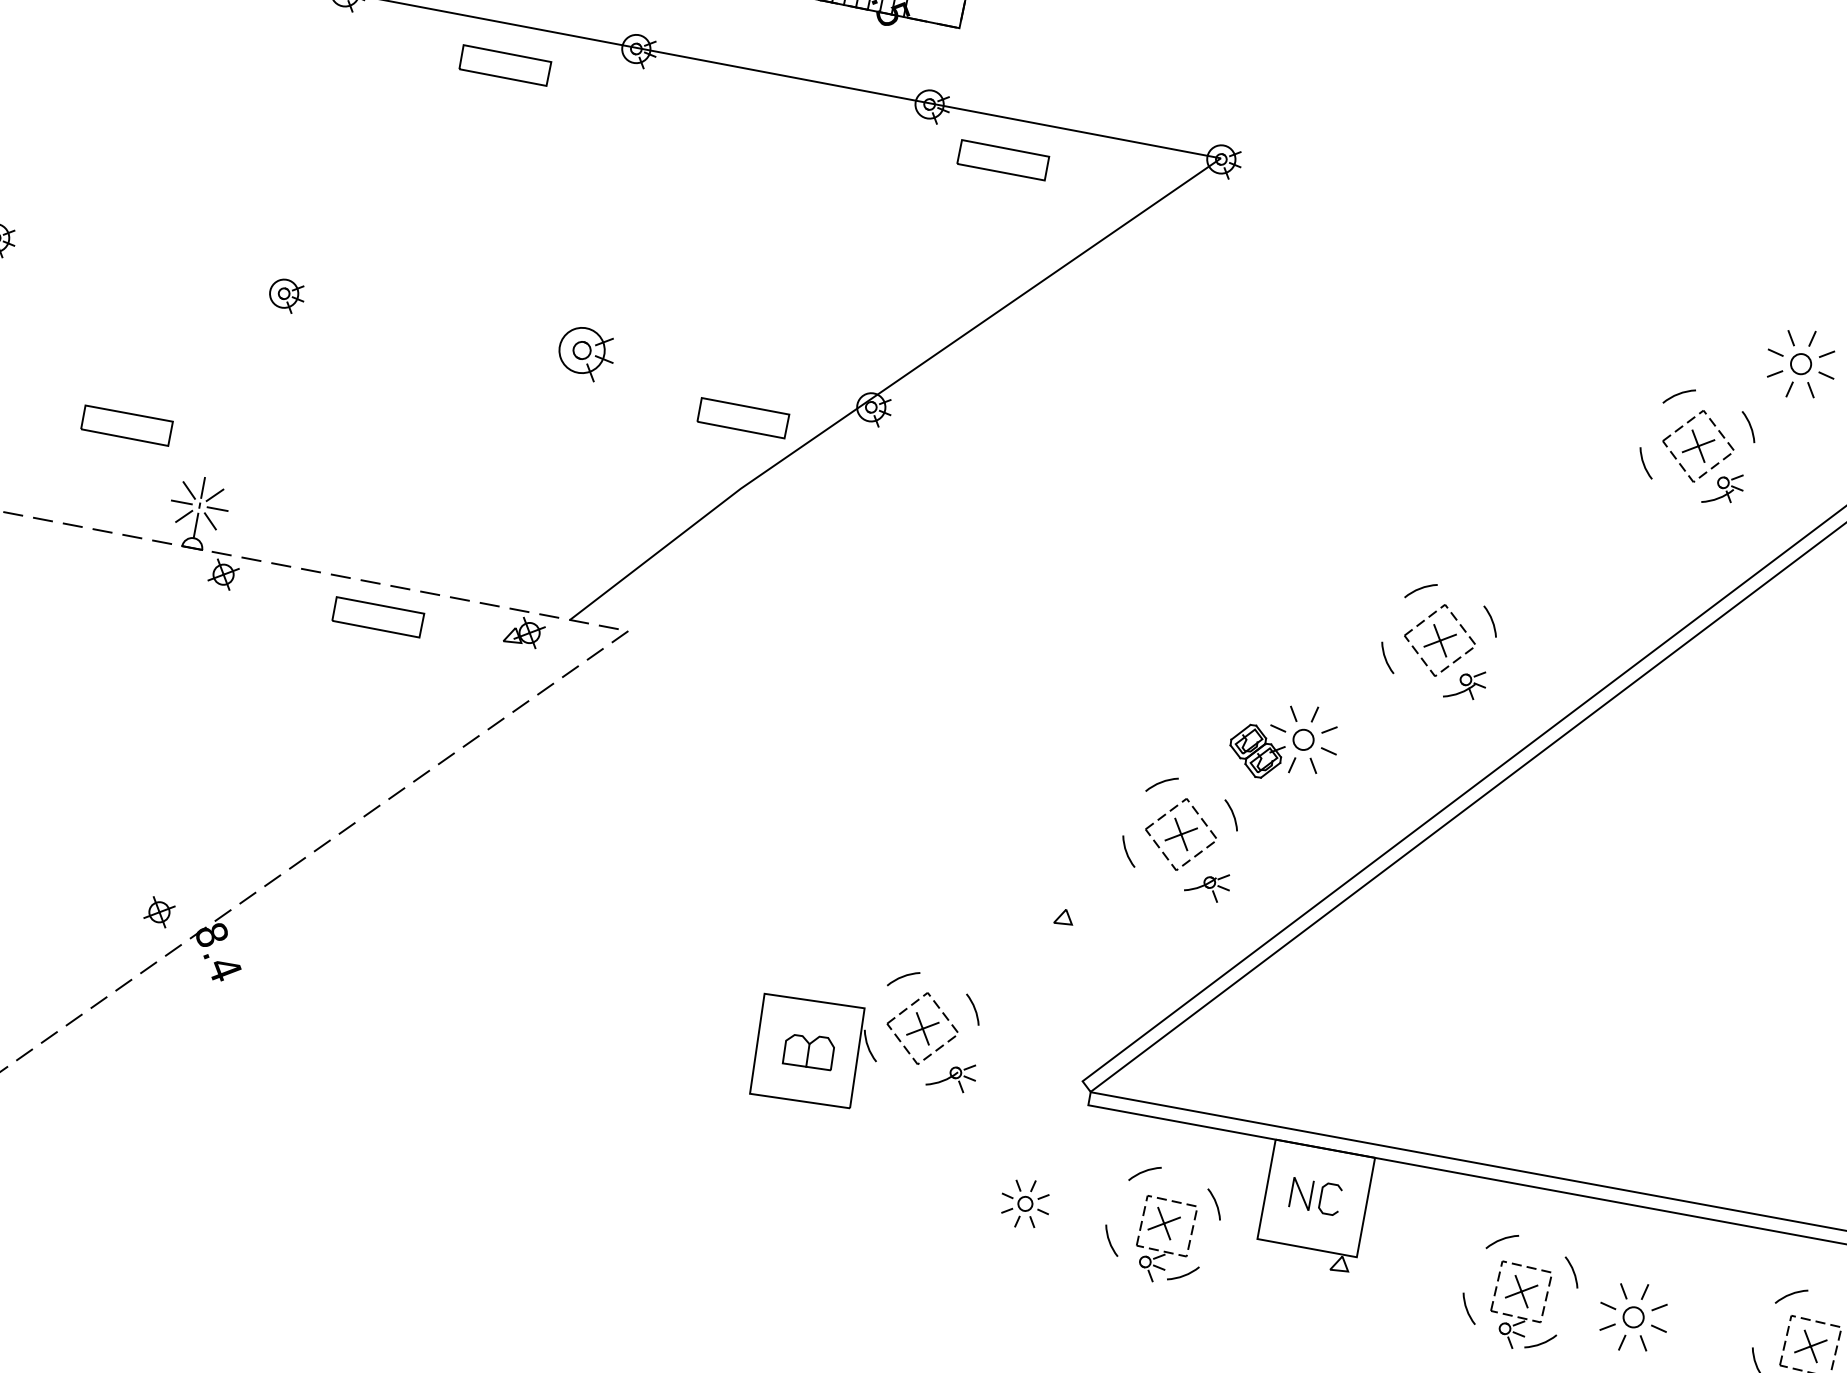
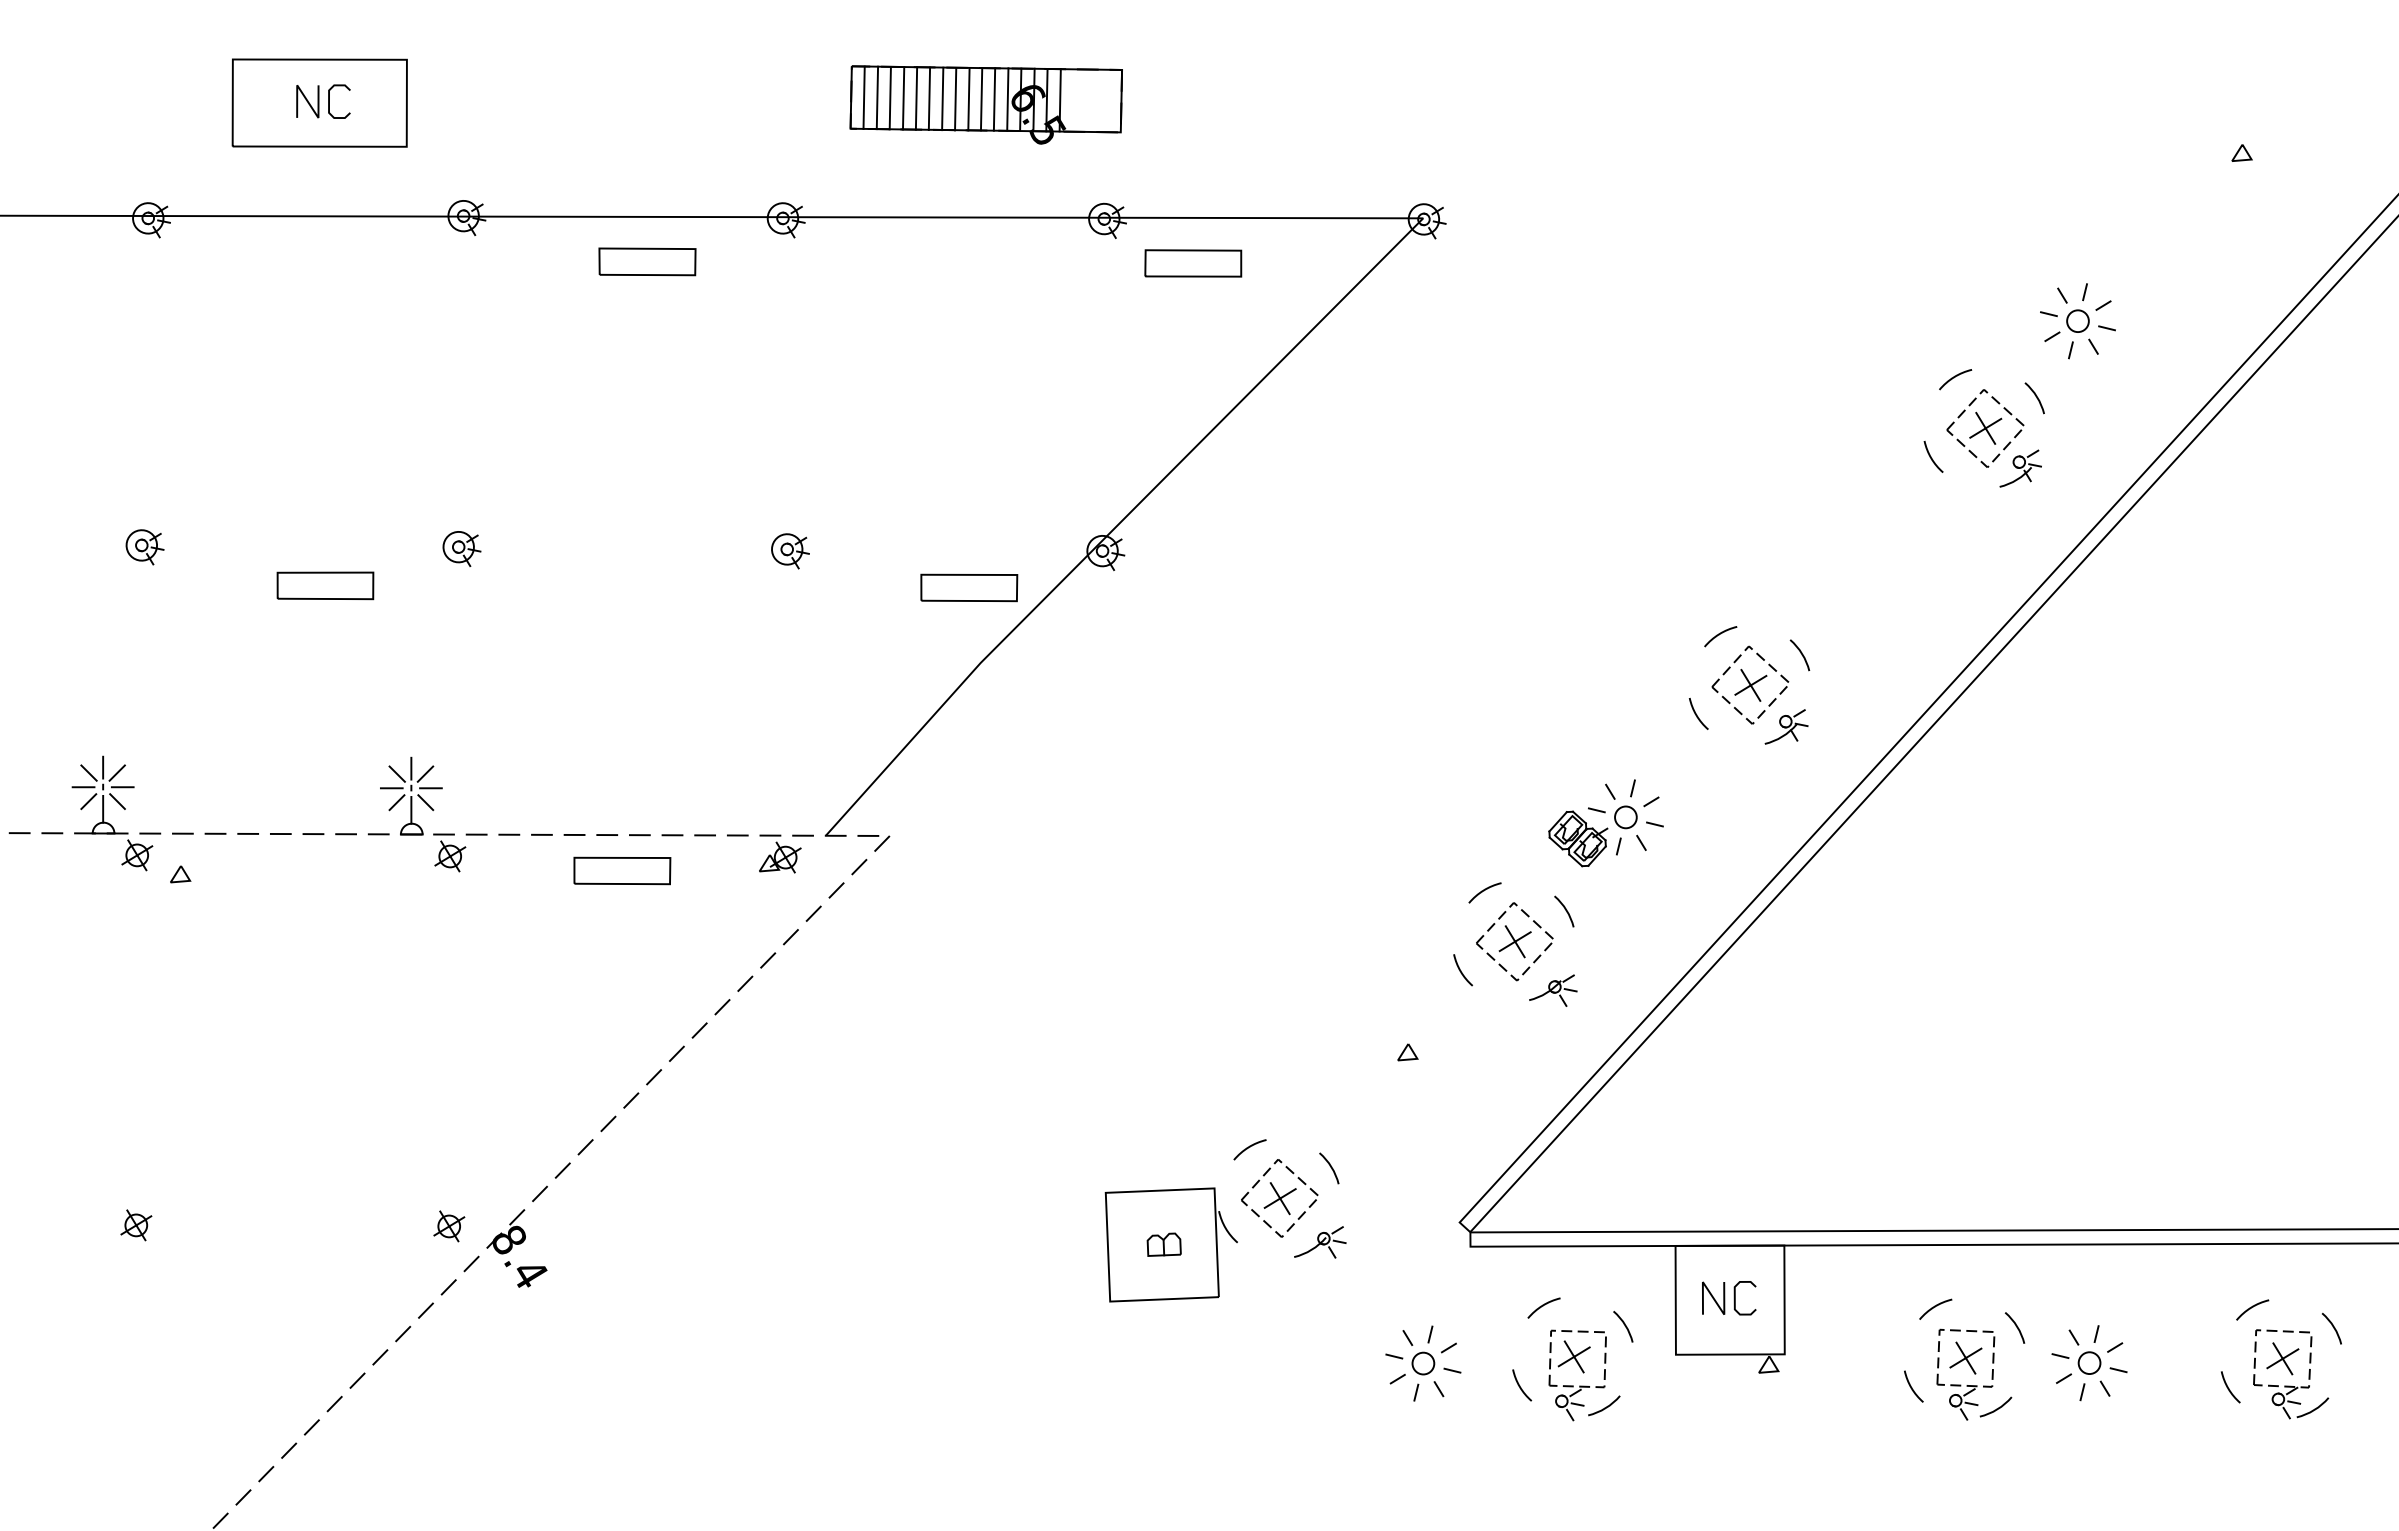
part: (586, 354) -> (790, 551), size x0.62
part: (127, 425) -> (325, 585), moved
part: (808, 1050) -> (1163, 1244), size x0.62
part: (1025, 1203) -> (1423, 1363), size x1.43

